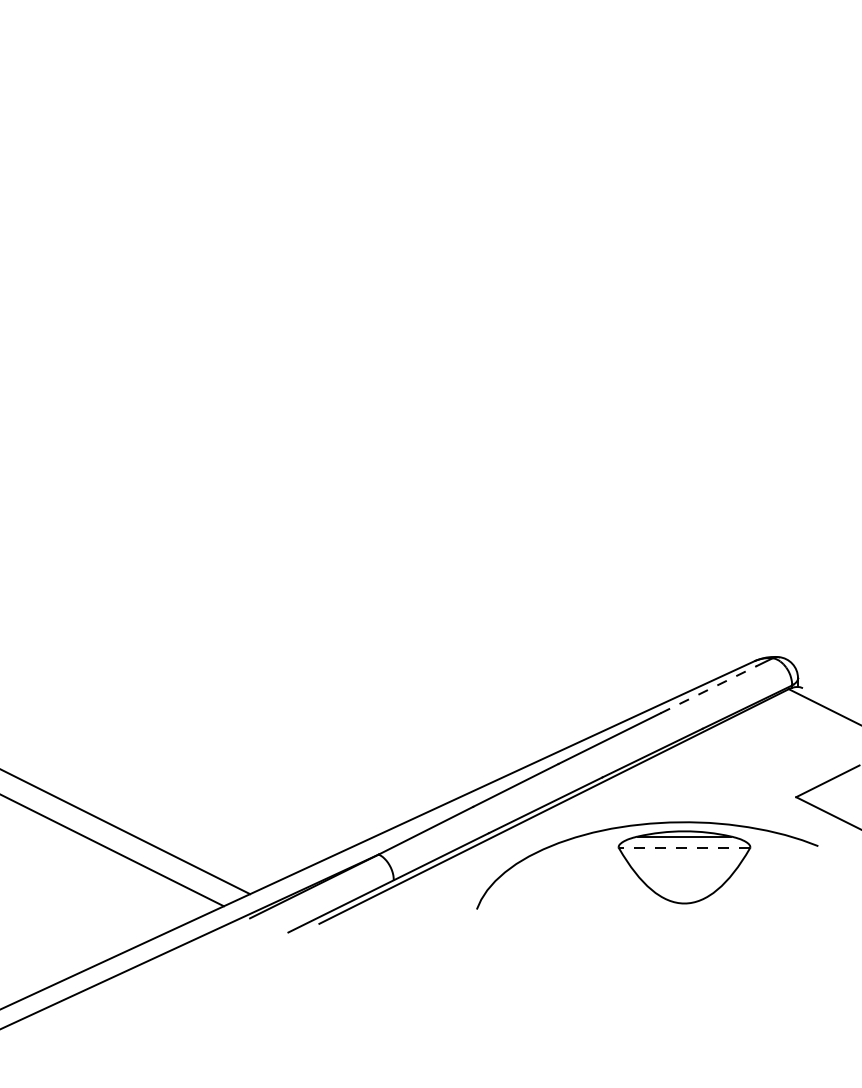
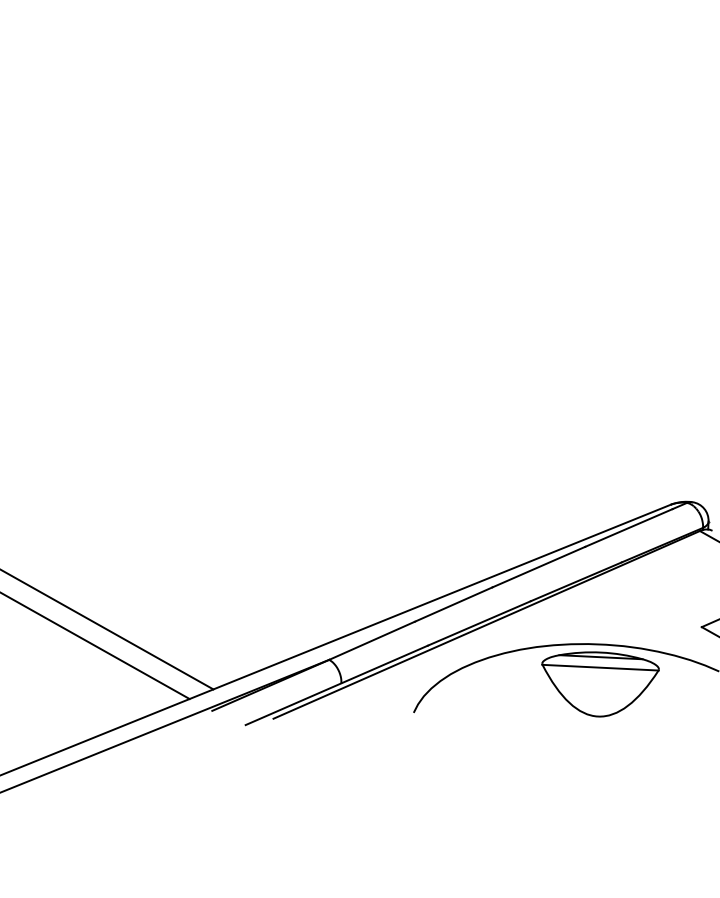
line: (708, 689) -> (628, 527), dashed -> solid
line: (684, 848) -> (600, 667), dashed -> solid

